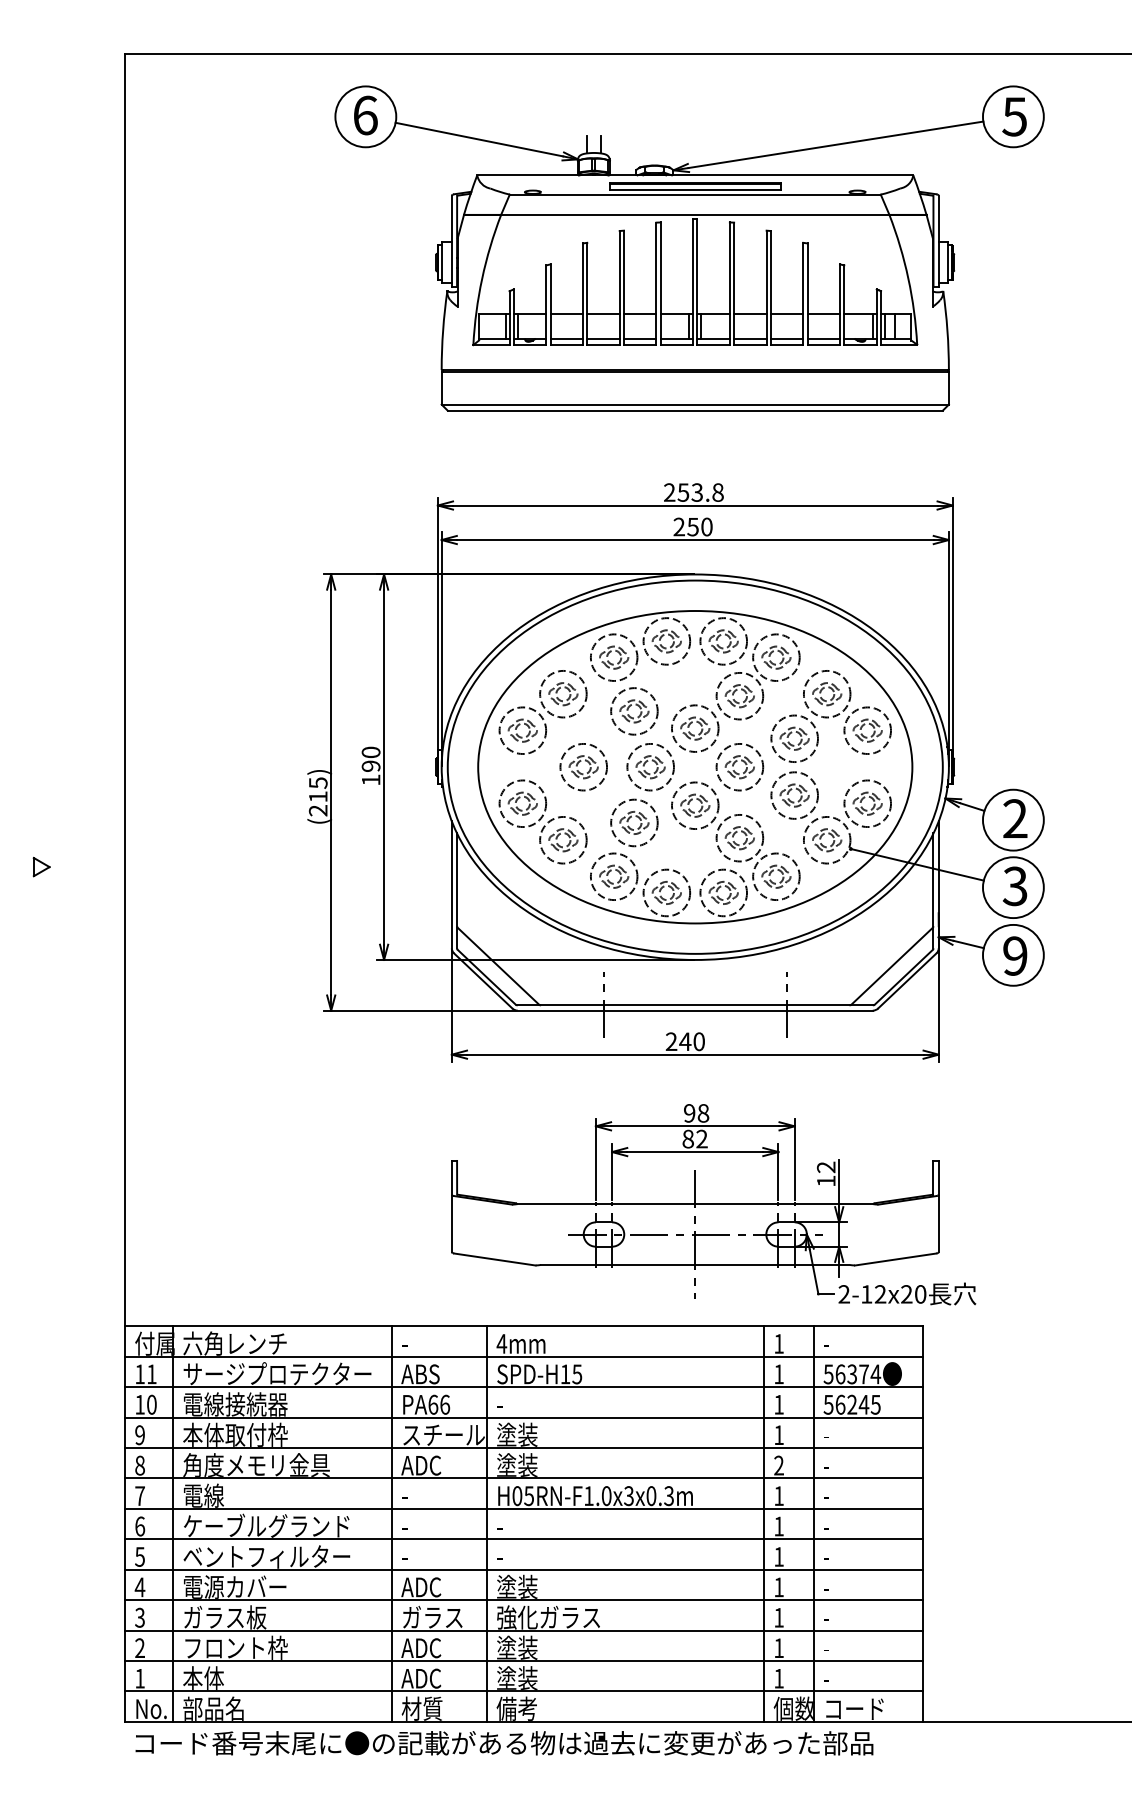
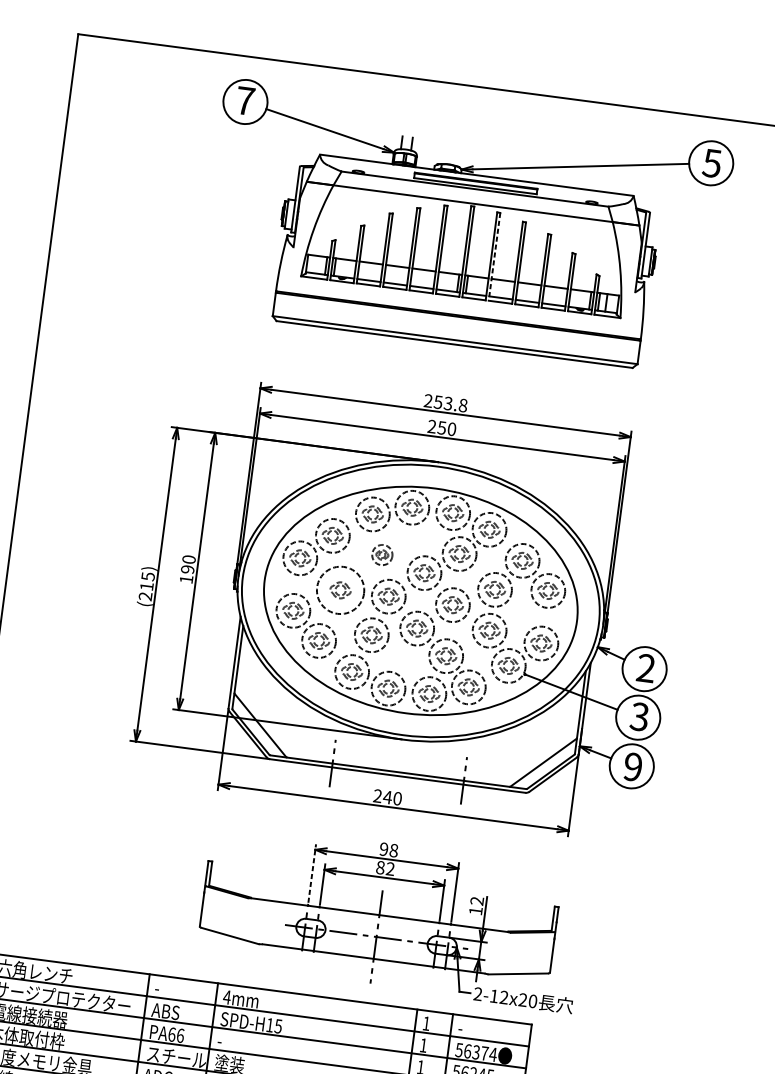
text: (365, 115) -> (245, 100), 6 -> 7
line: (734, 284) -> (494, 257), solid -> dashed
part: (634, 711) -> (382, 555), size x0.6
circle: (583, 766) -> (340, 589), size x1.4
line: (595, 1159) -> (311, 873), solid -> dashed

